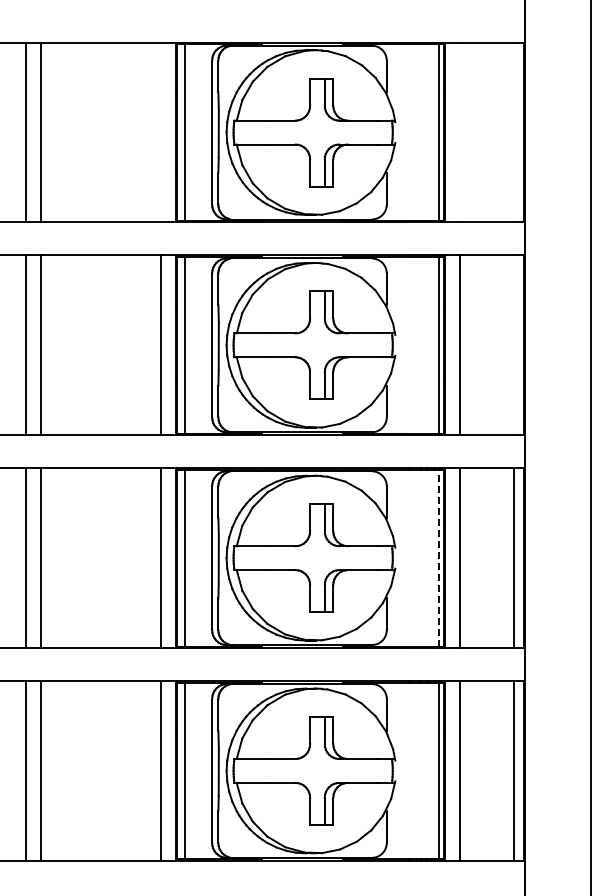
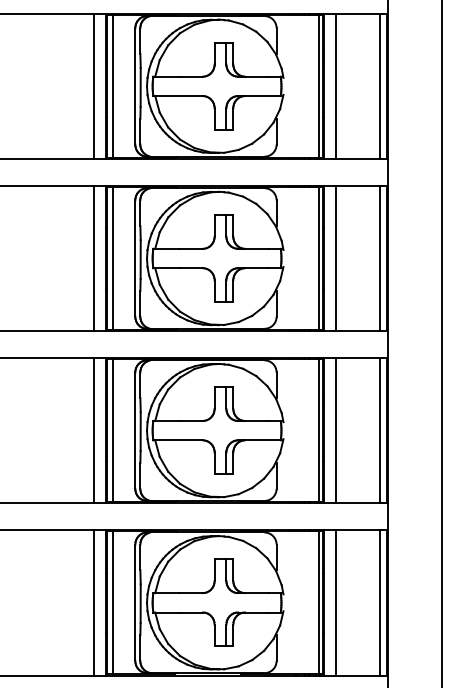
line: (160, 132) -> (93, 86), added
line: (460, 132) -> (336, 86), added
line: (514, 132) -> (379, 86), added
line: (514, 345) -> (379, 258), added
line: (439, 557) -> (319, 430), dashed -> solid

